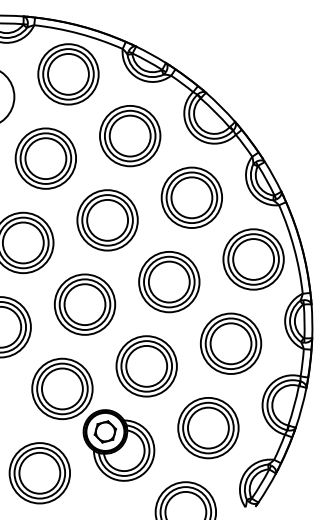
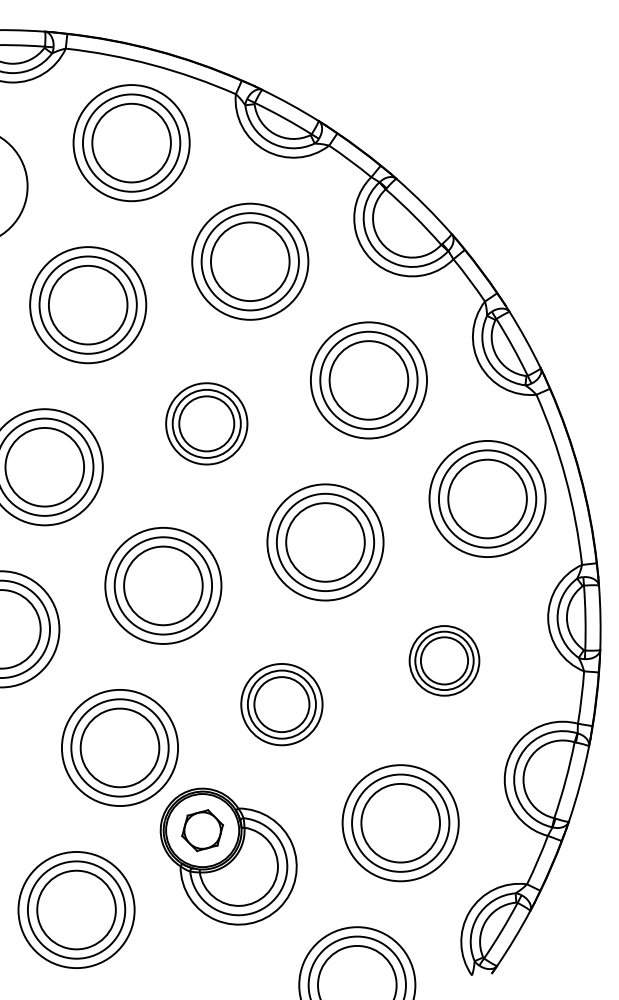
part: (107, 220) -> (206, 424), size x0.7
part: (231, 343) -> (445, 660), size x0.6
part: (146, 366) -> (281, 704), size x0.7

